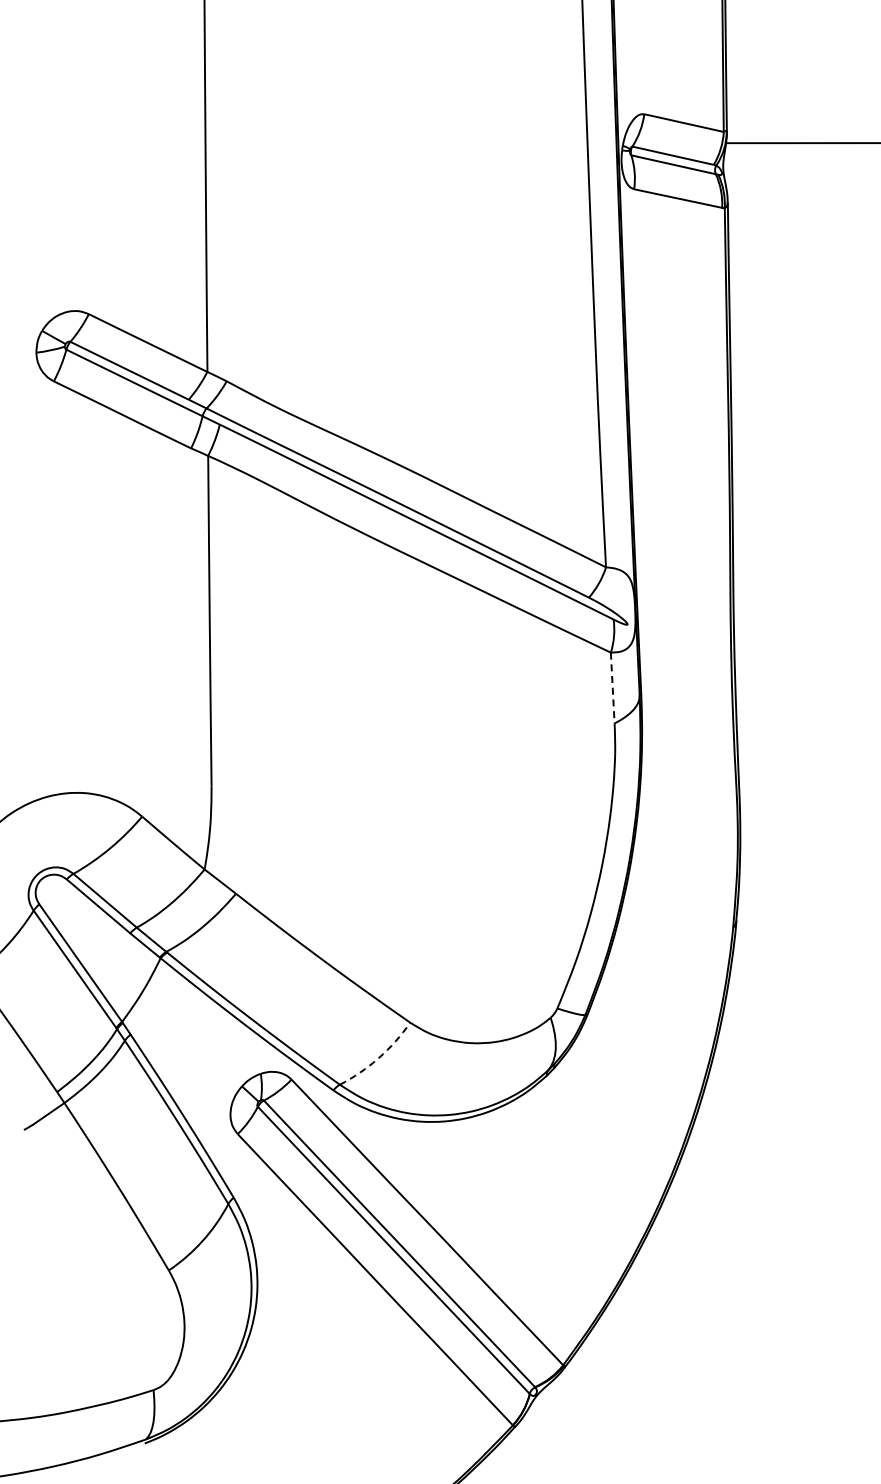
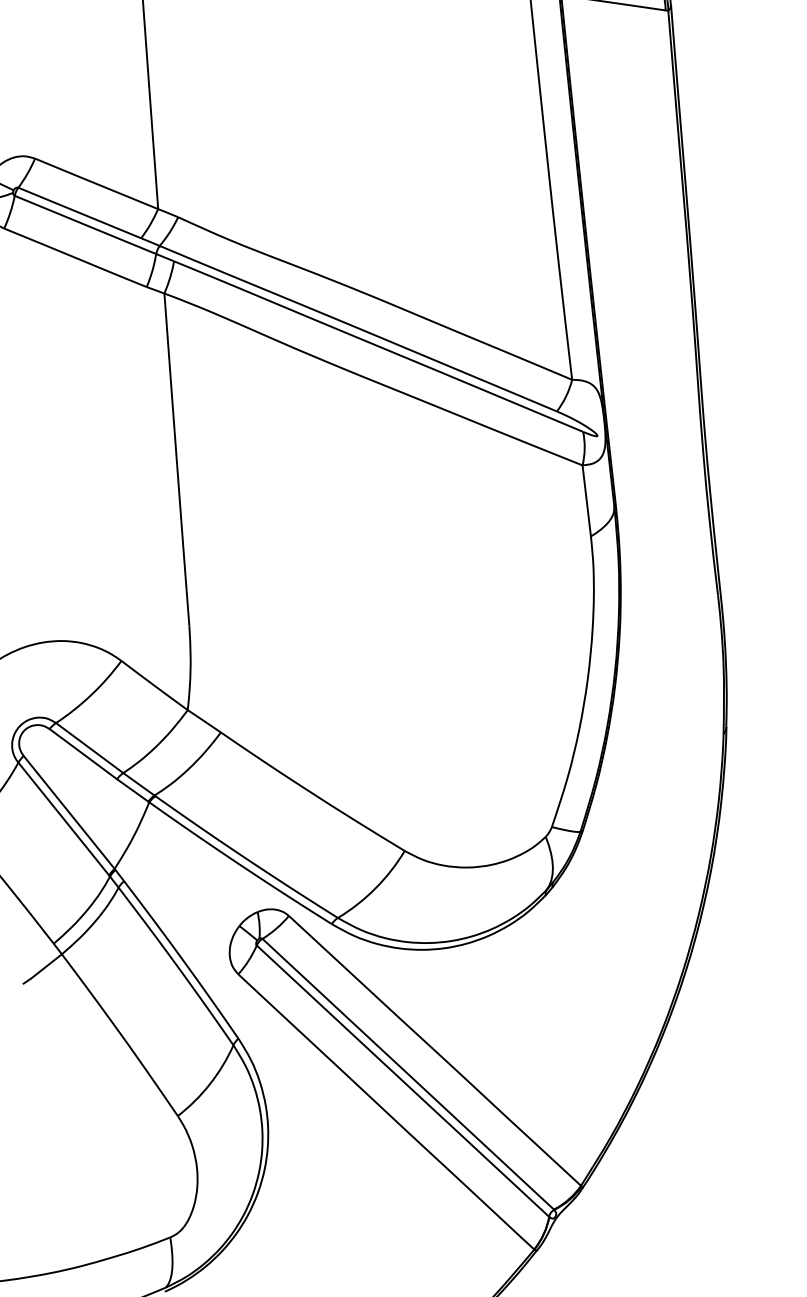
line: (612, 688) -> (586, 501), dashed -> solid
arc: (378, 1058) -> (375, 889), dashed -> solid

